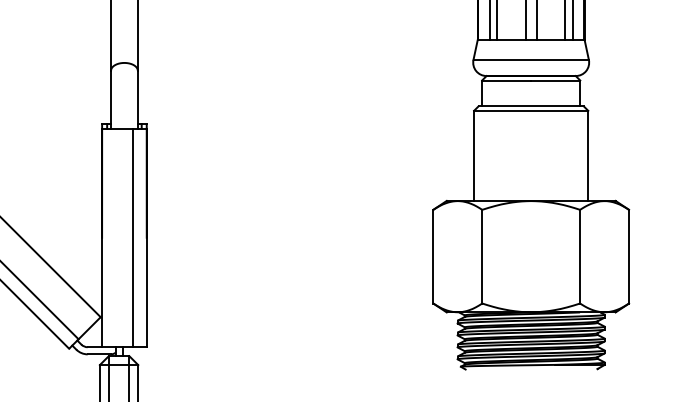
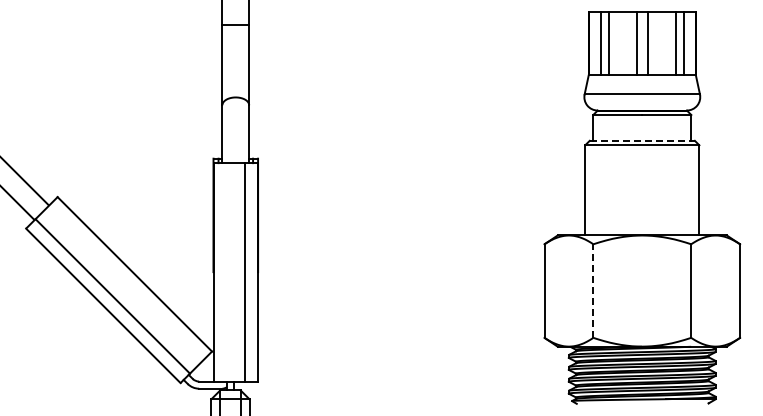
line: (531, 106) -> (642, 140), solid -> dashed
line: (482, 257) -> (593, 291), solid -> dashed

